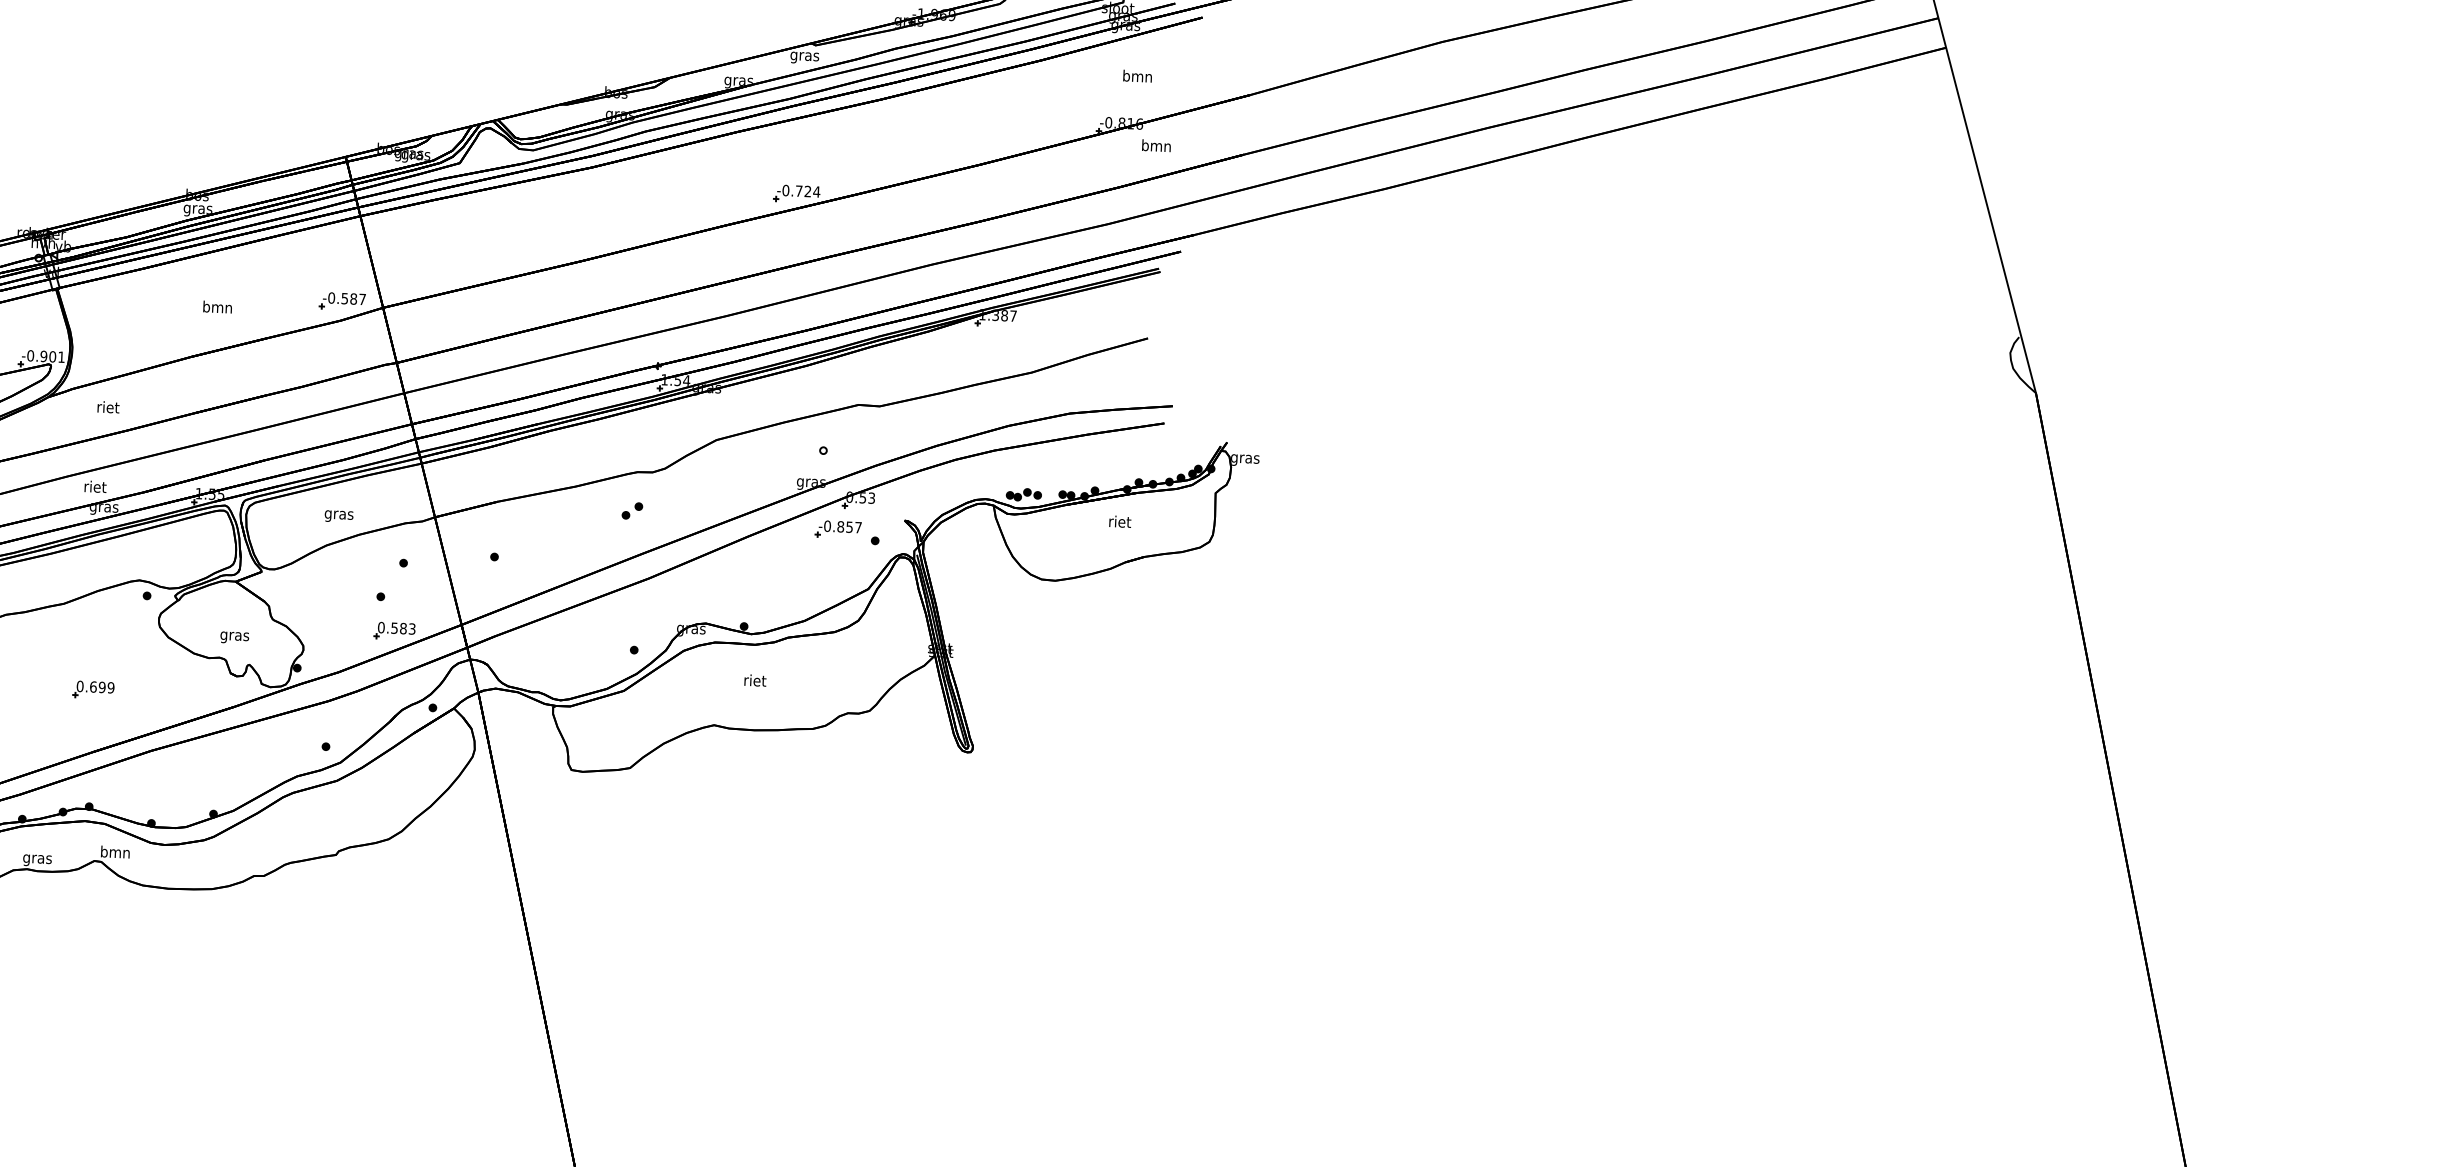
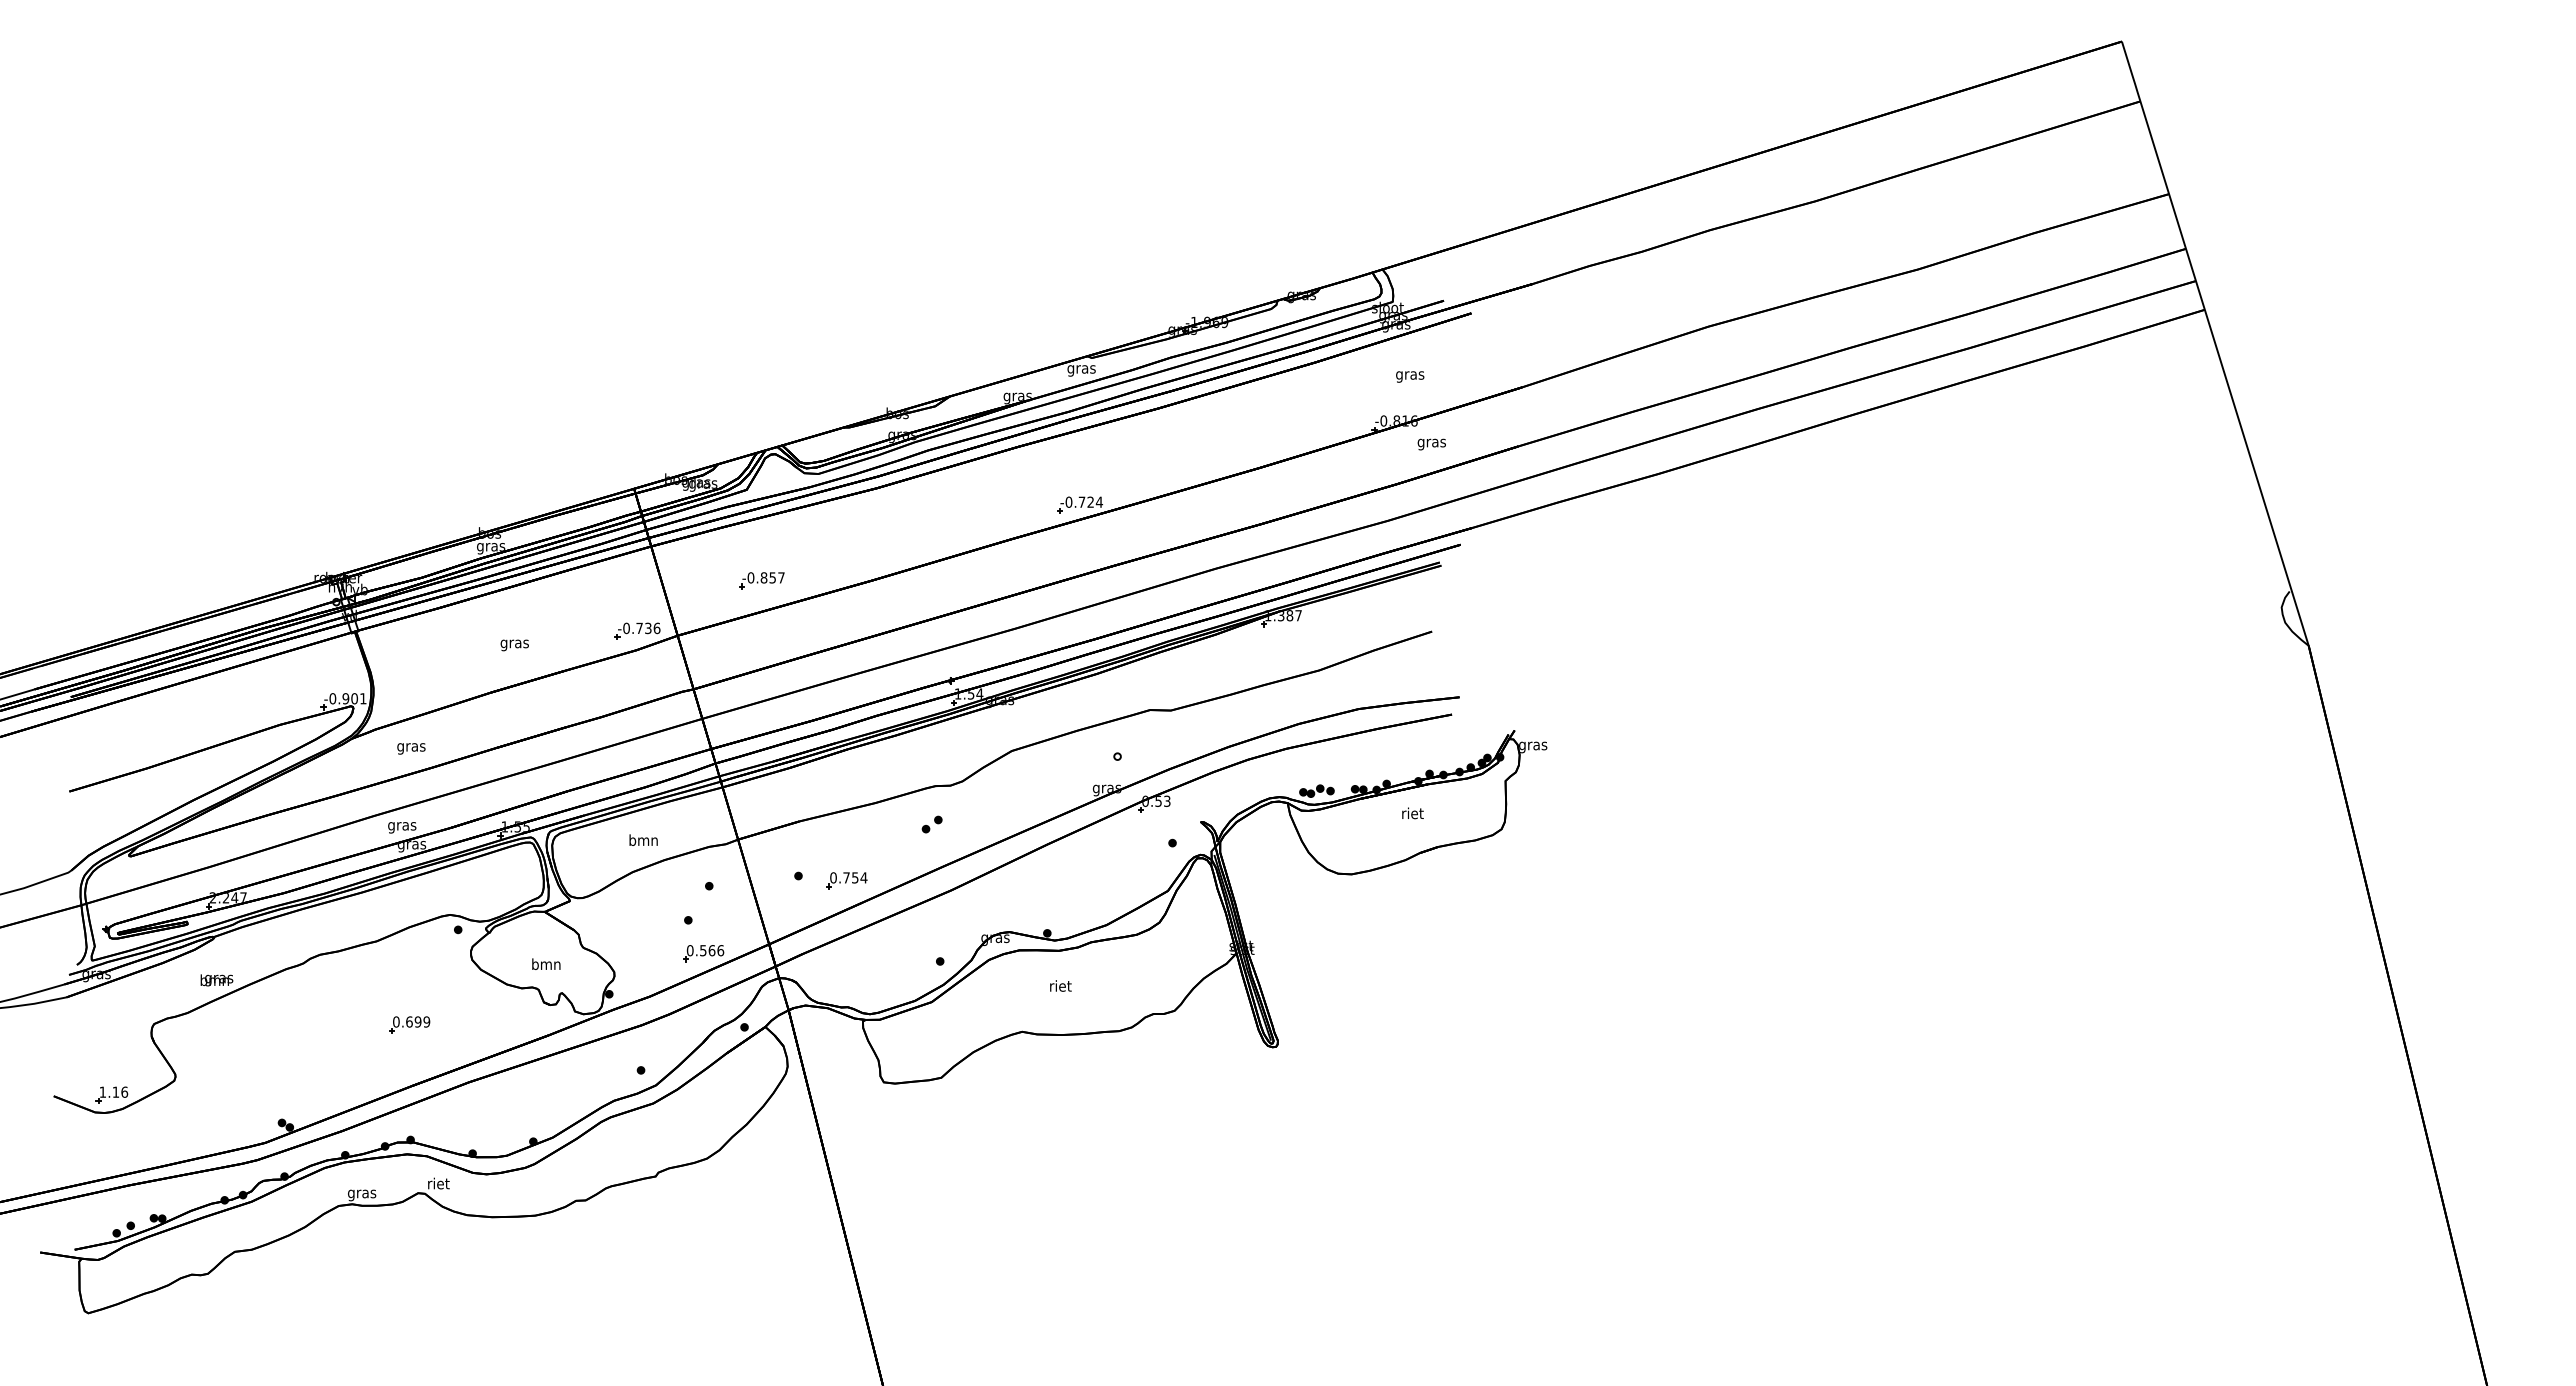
text: (1137, 77) -> (1410, 375), bmn -> gras
text: (1156, 146) -> (1431, 442), bmn -> gras
text: (353, 299) -> (648, 628), -0.587 -> -0.736
text: (217, 308) -> (514, 643), bmn -> gras
text: (108, 408) -> (411, 747), riet -> gras
text: (95, 488) -> (402, 826), riet -> gras
text: (339, 514) -> (643, 841), gras -> bmn
part: (838, 529) -> (761, 580), moved
part: (542, 563) -> (846, 880), added
text: (407, 628) -> (716, 950), 0.583 -> 0.566
text: (234, 636) -> (546, 965), gras -> bmn
text: (115, 852) -> (438, 1183), bmn -> riet

